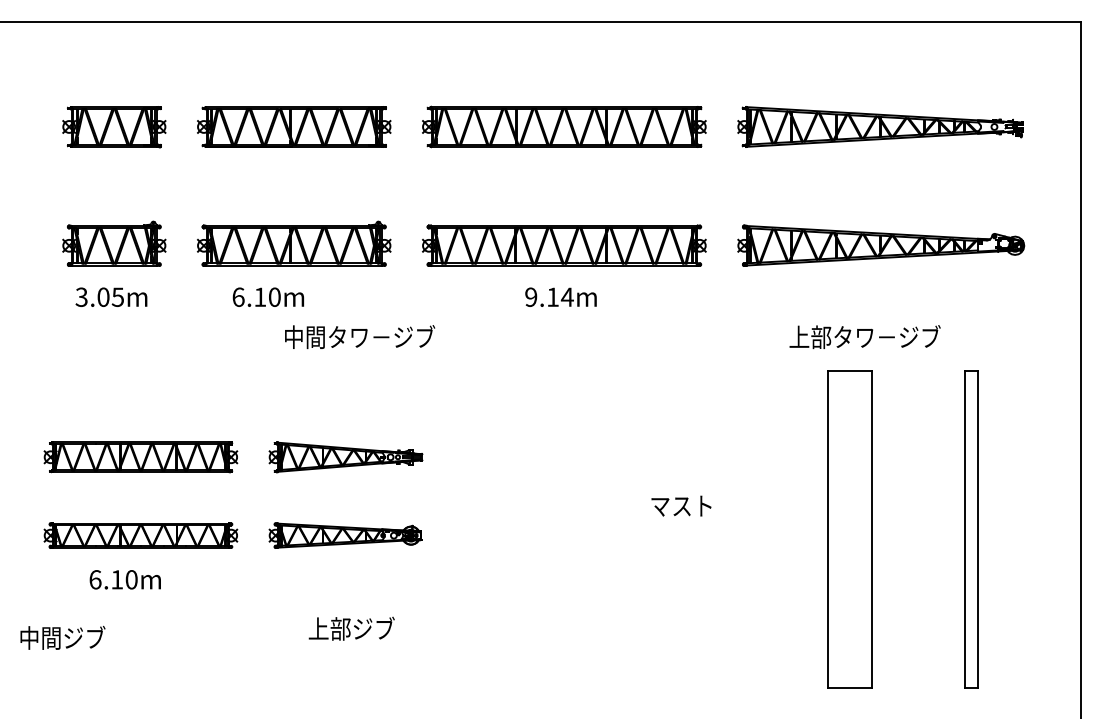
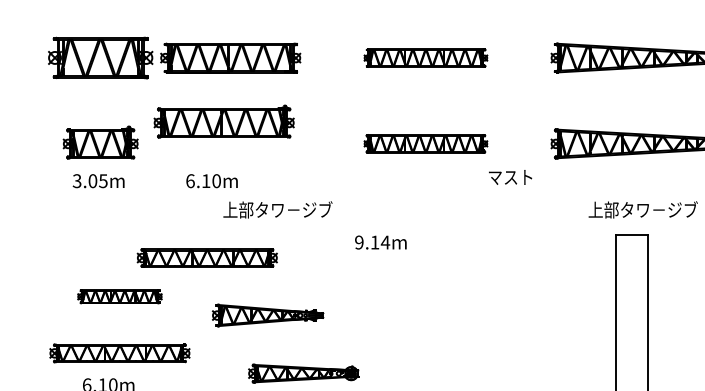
part: (564, 126) -> (426, 57), size x0.6
part: (114, 127) -> (100, 58), size x1.4
part: (294, 243) -> (224, 121), moved
part: (564, 245) -> (426, 143), size x0.6
text: (560, 296) -> (380, 242), moved
text: (304, 337) -> (238, 210), 中間タワ－ジブ -> 上部タワ－ジブ
part: (261, 403) -> (207, 257), added
part: (140, 457) -> (119, 296), size x0.6
part: (345, 457) -> (267, 315), moved
text: (681, 505) -> (510, 176), moved
part: (345, 535) -> (303, 373), moved

